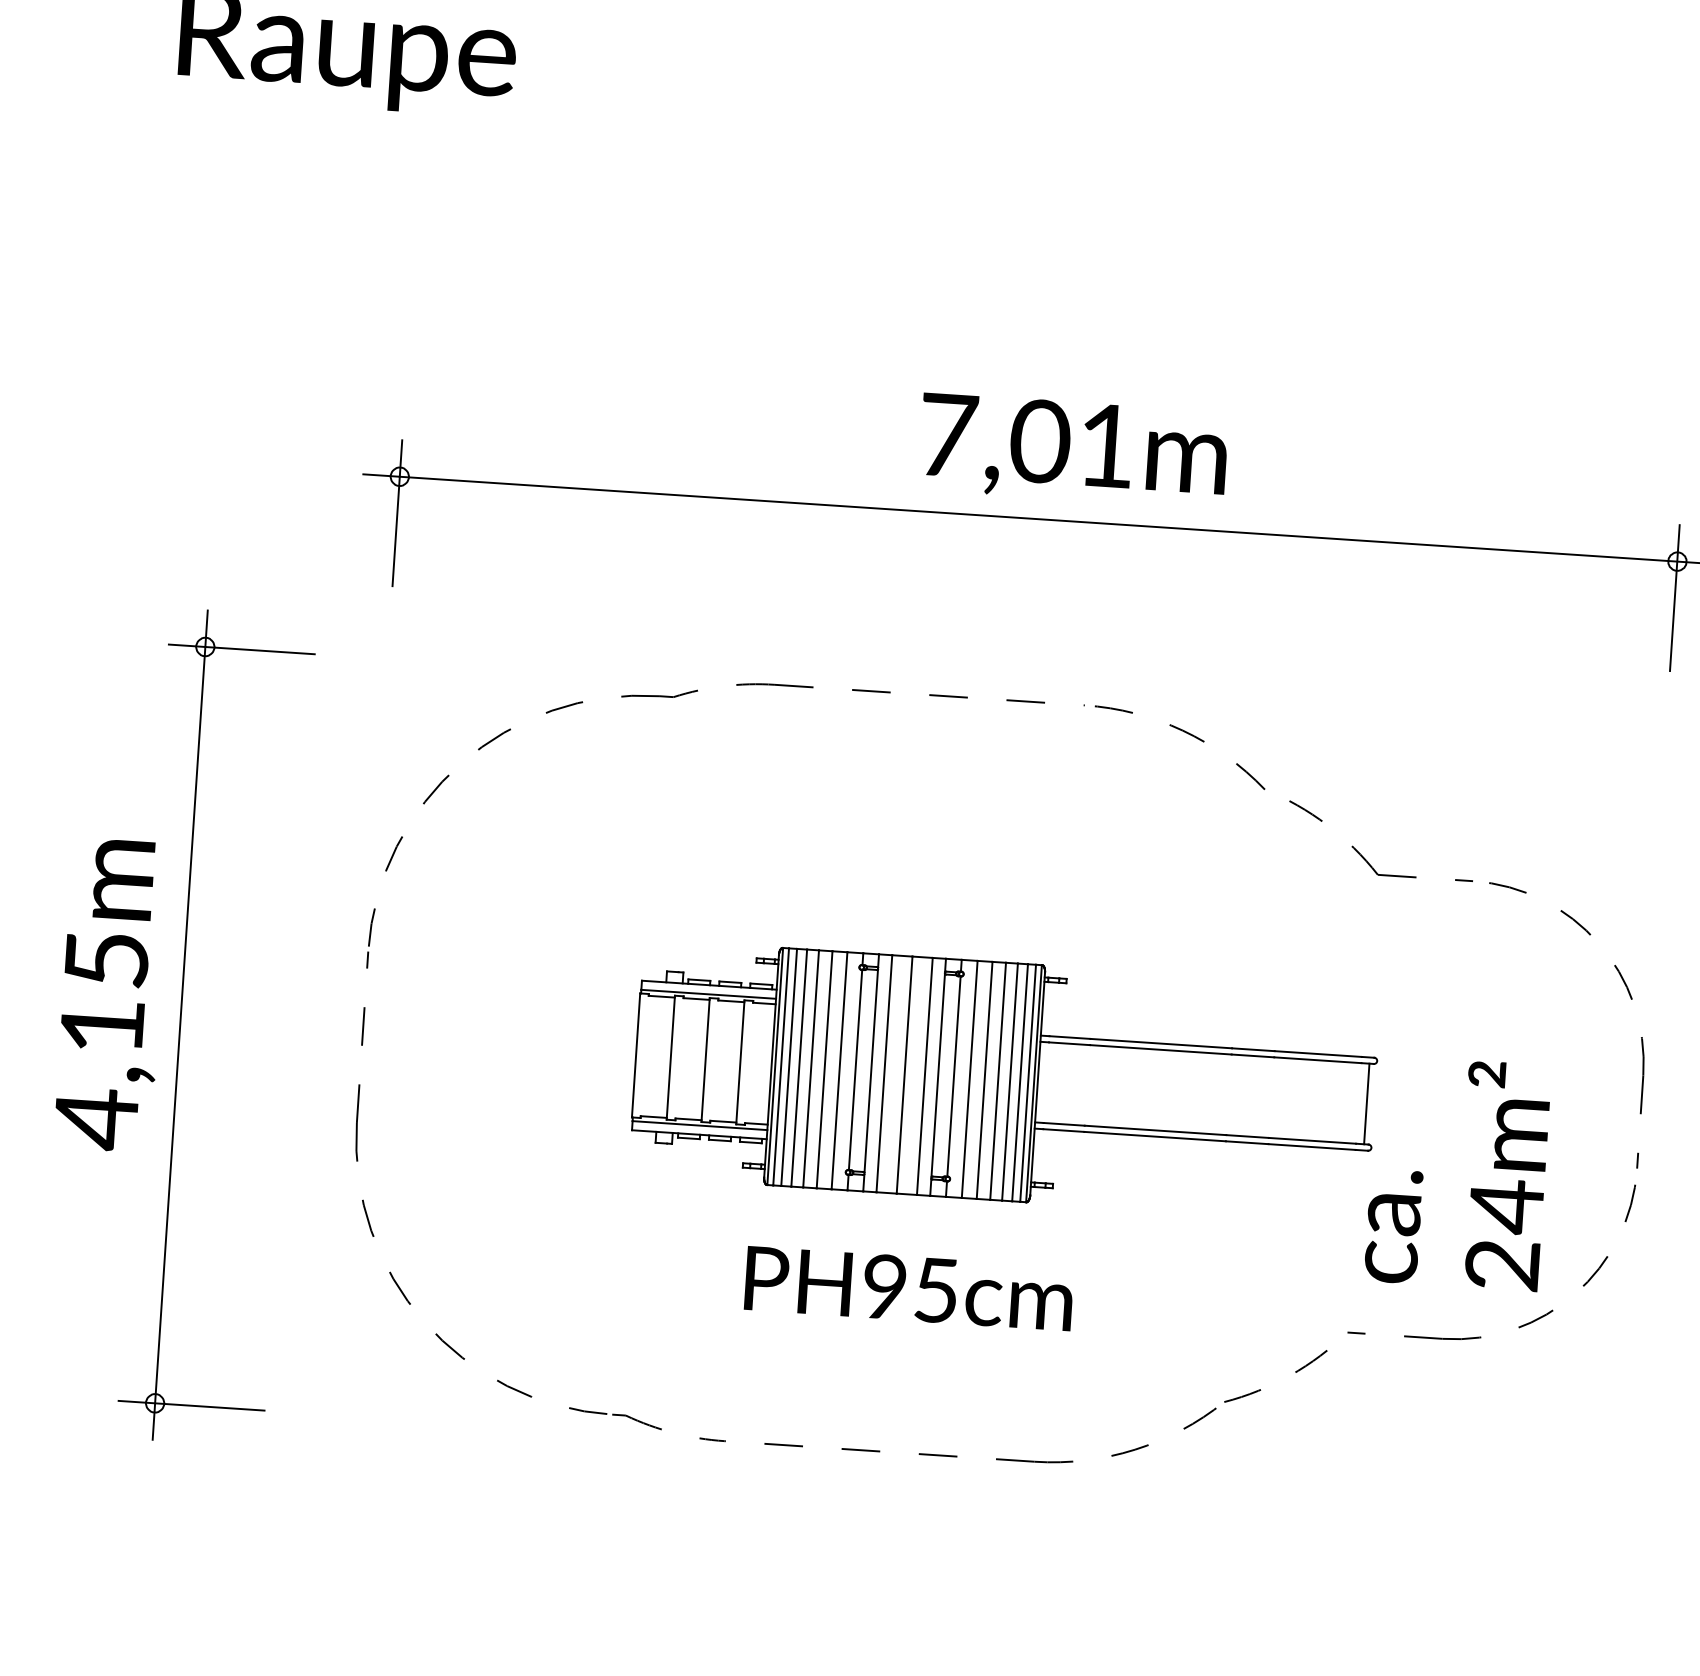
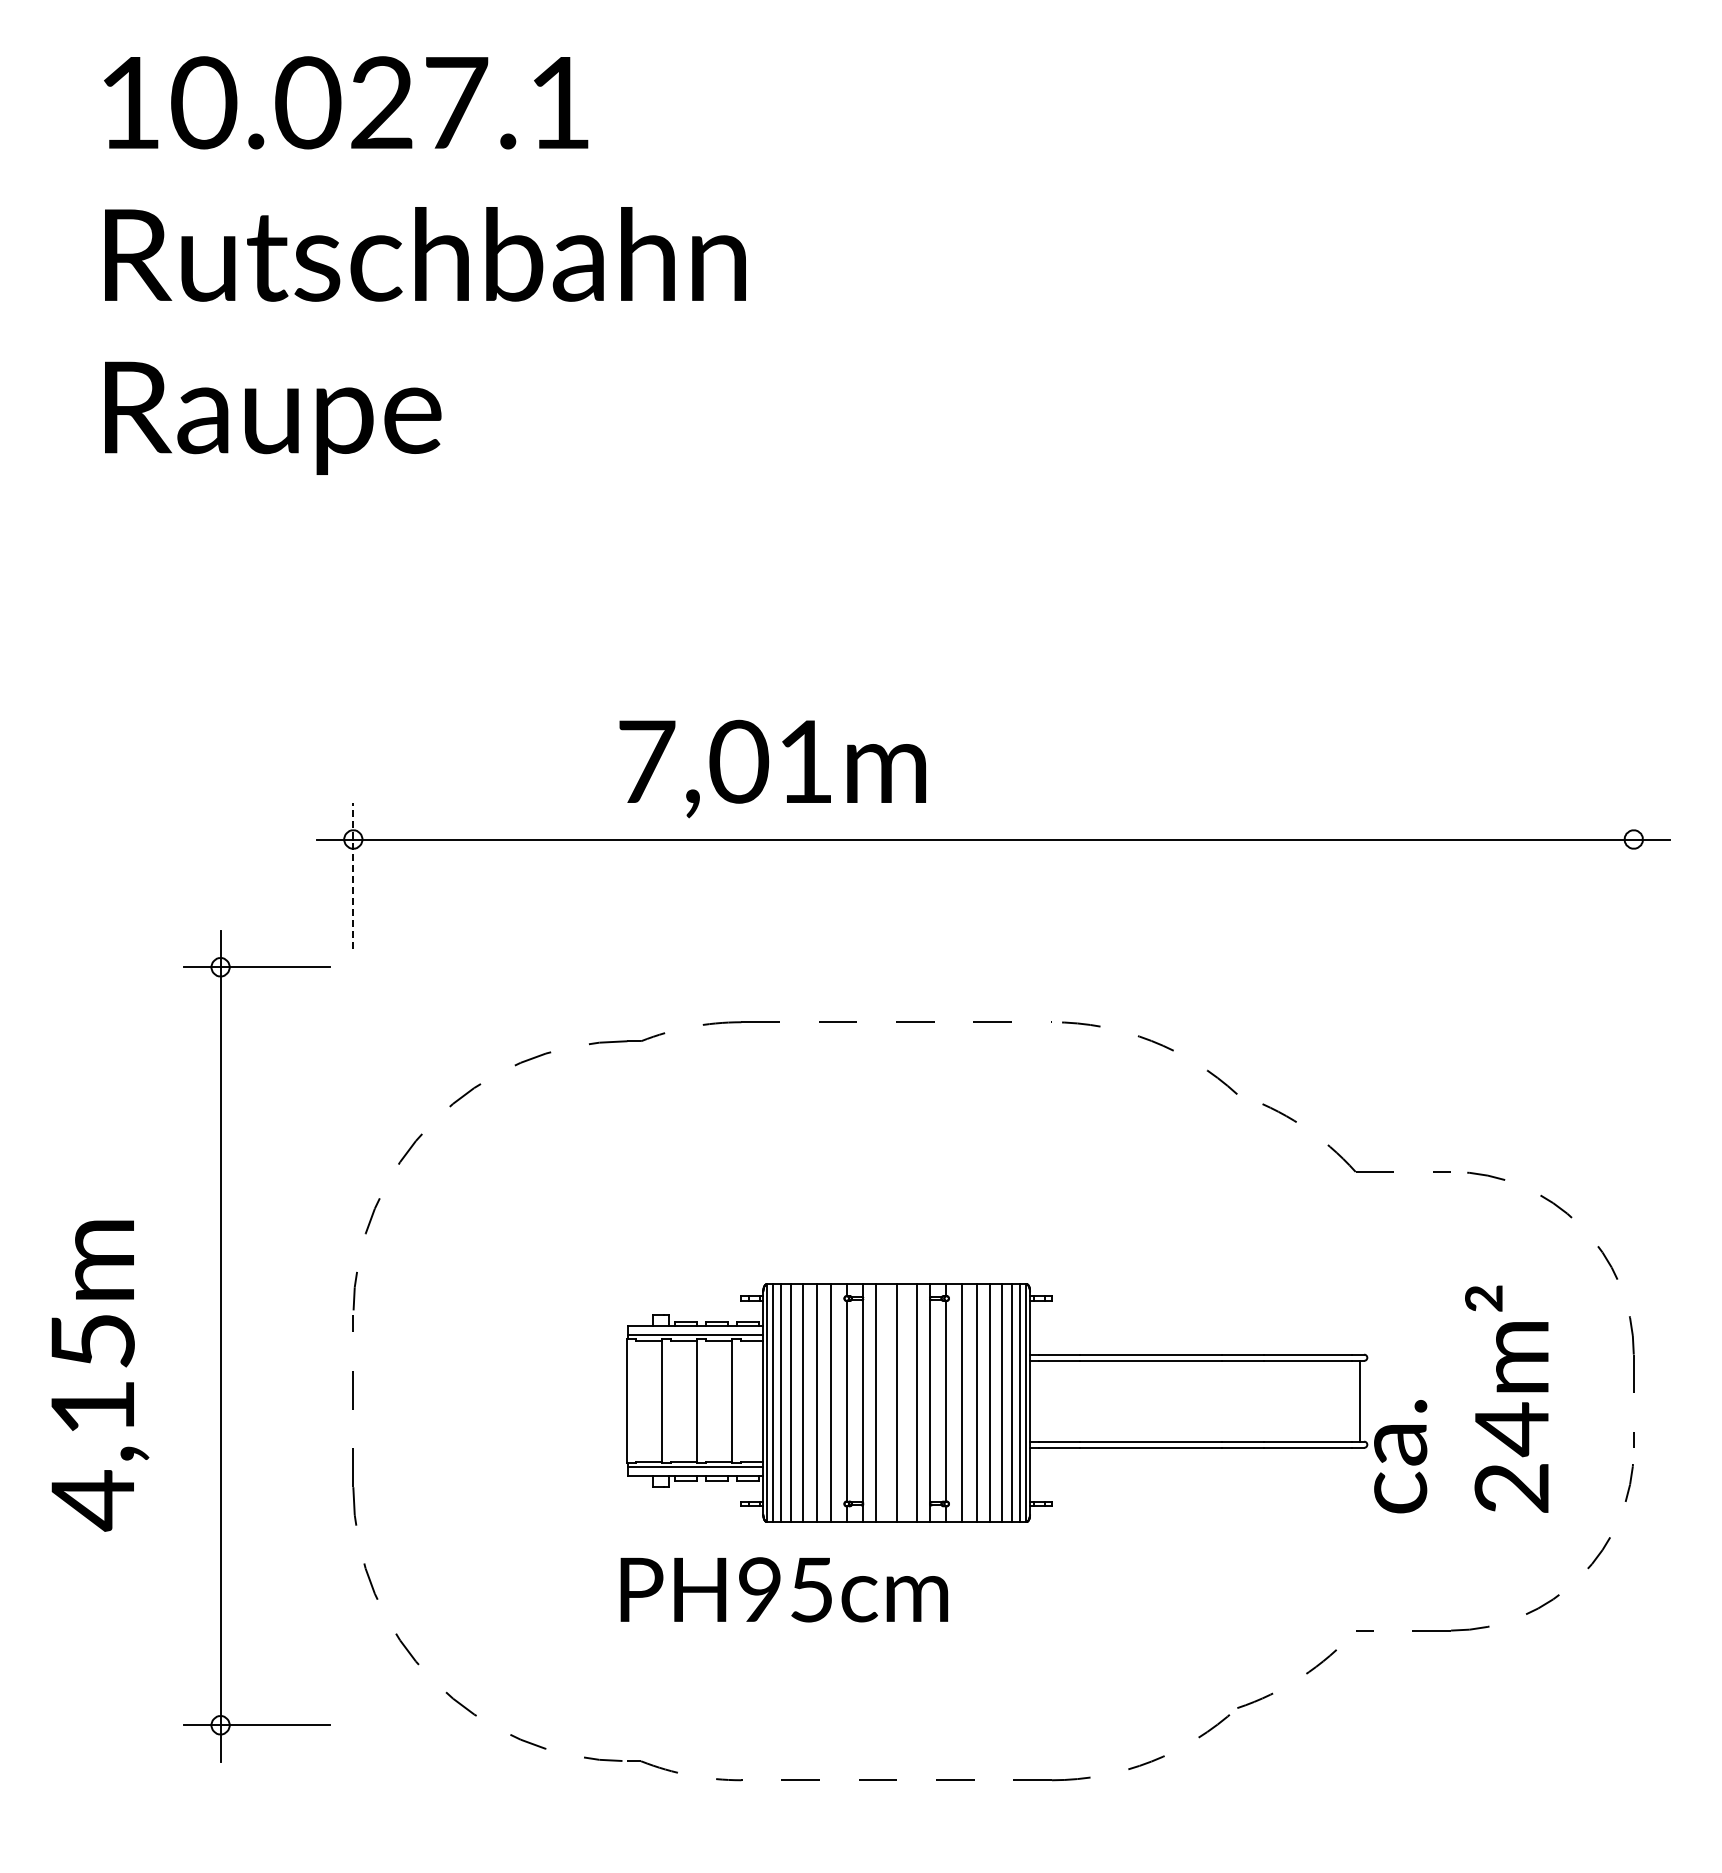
text: (1073, 450) -> (772, 768), moved
line: (397, 512) -> (353, 875), solid -> dashed
line: (1674, 597) -> (1633, 875), removed
part: (181, 1025) -> (221, 1346), moved
text: (1458, 1173) -> (1461, 1399), moved
text: (909, 1288) -> (784, 1589), moved

